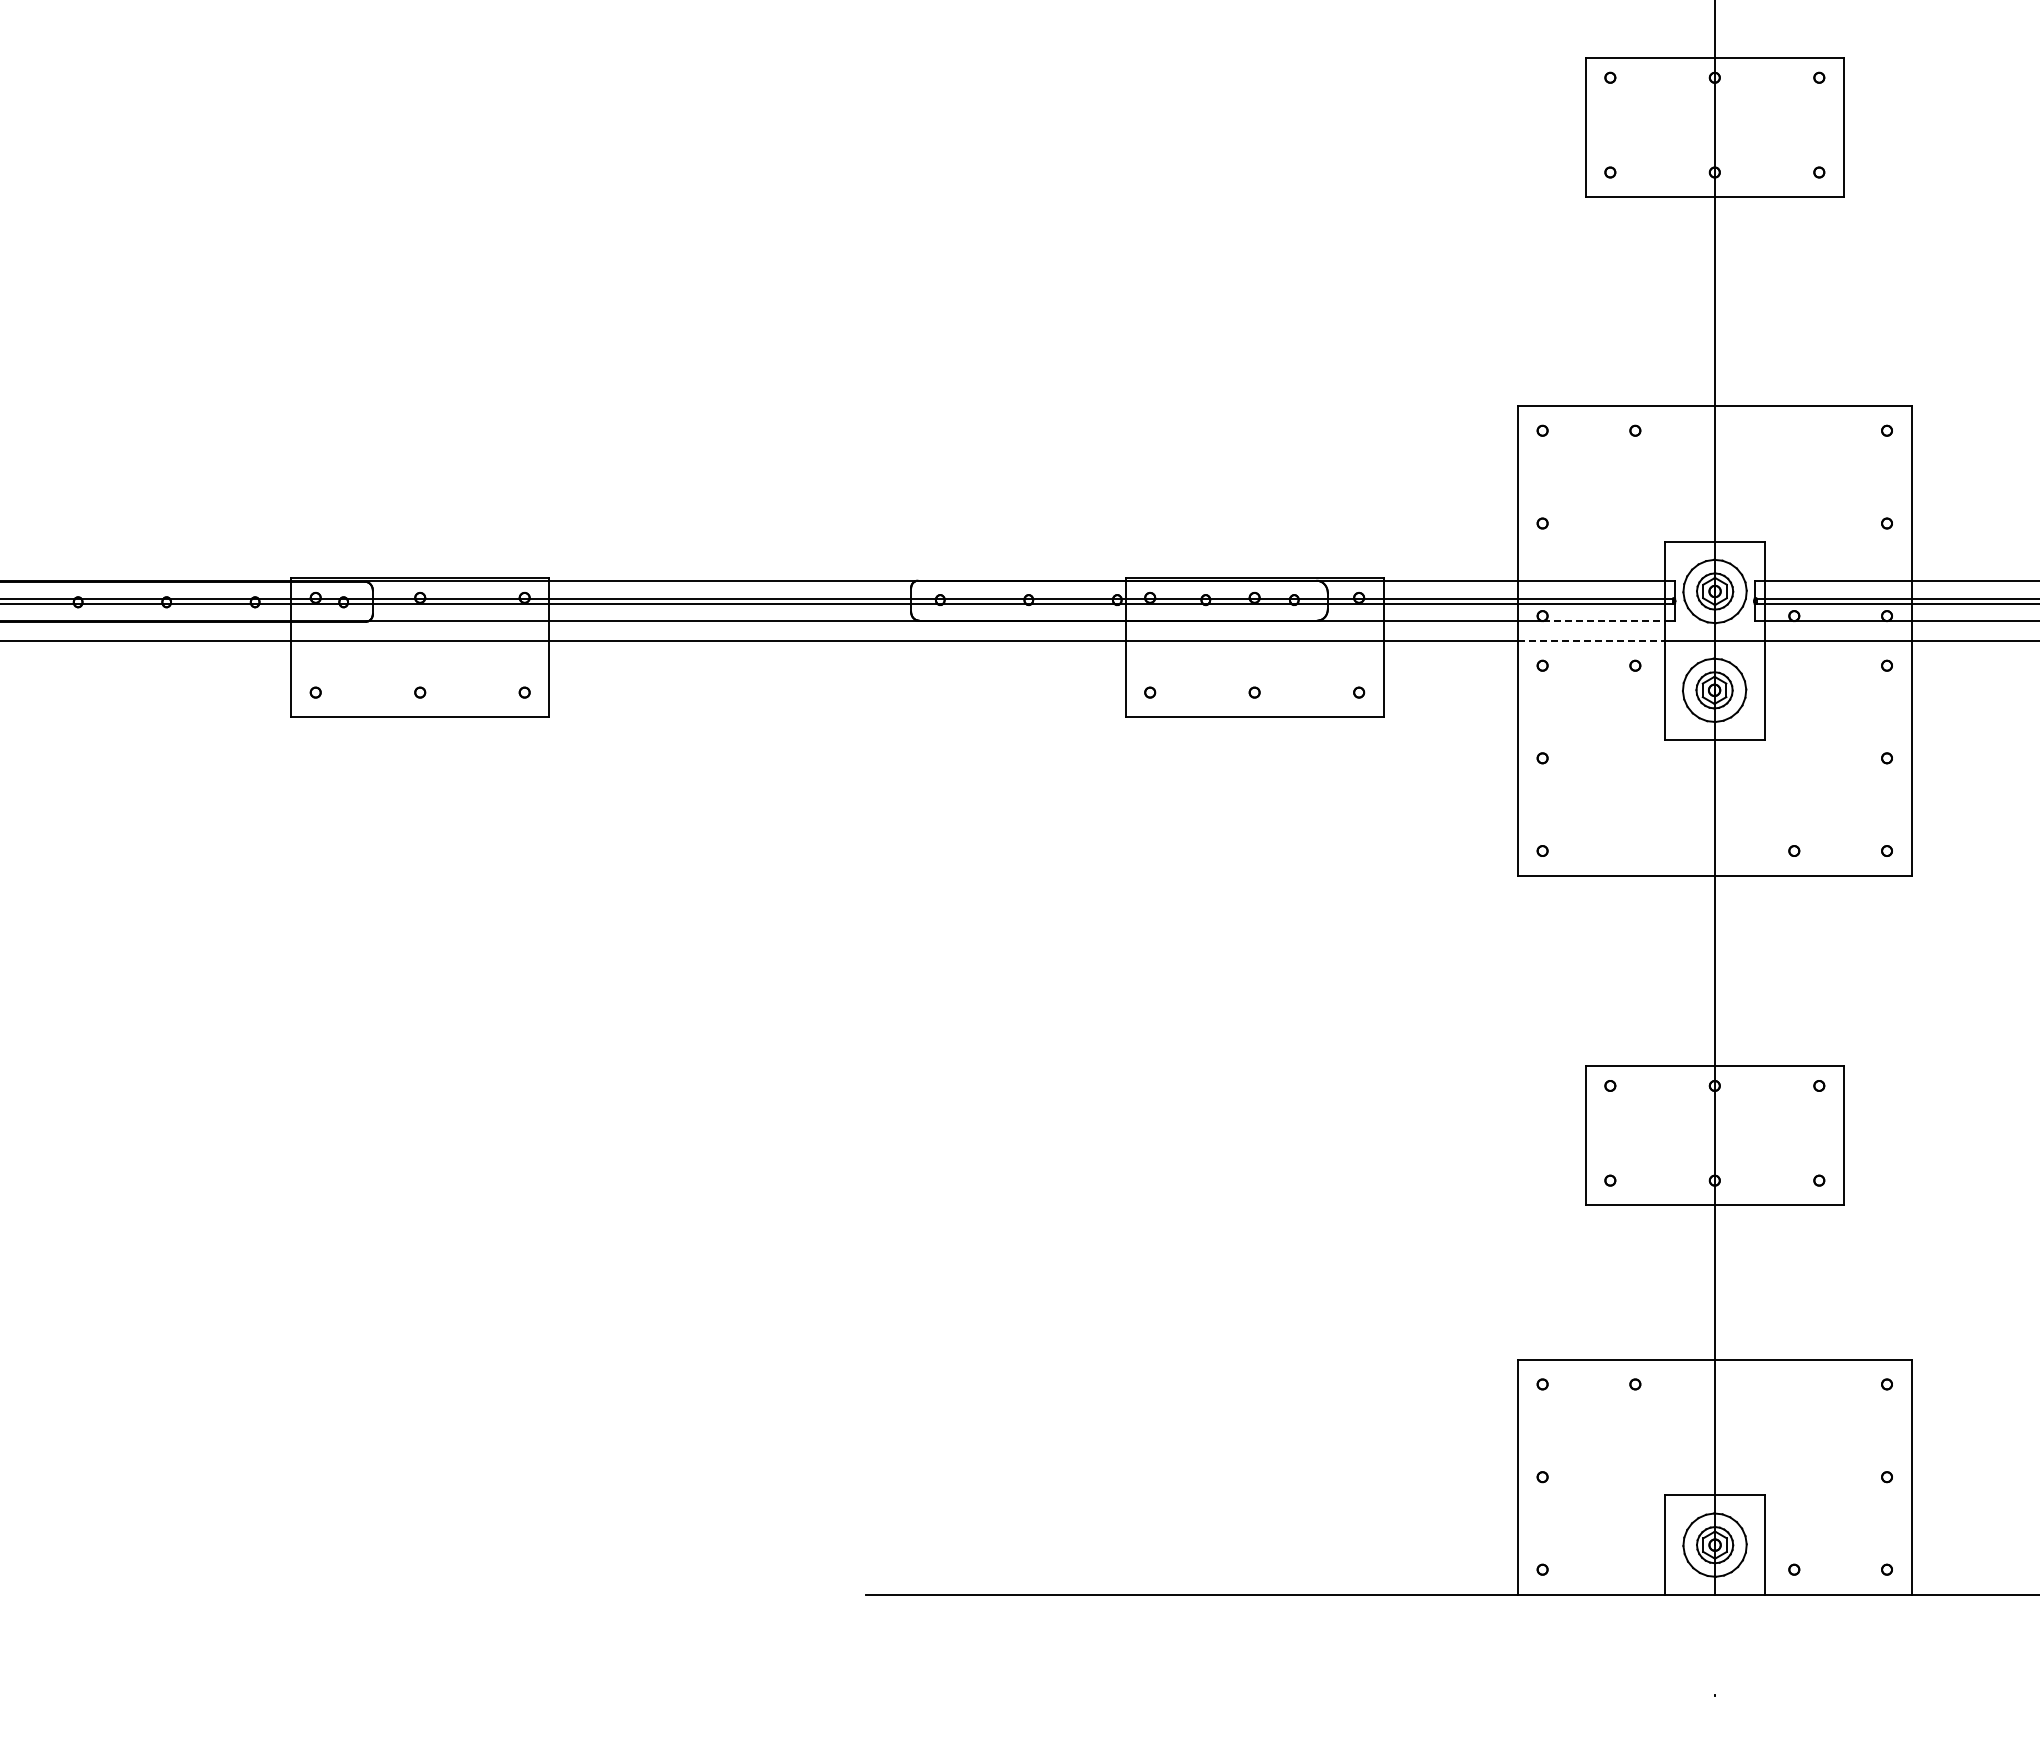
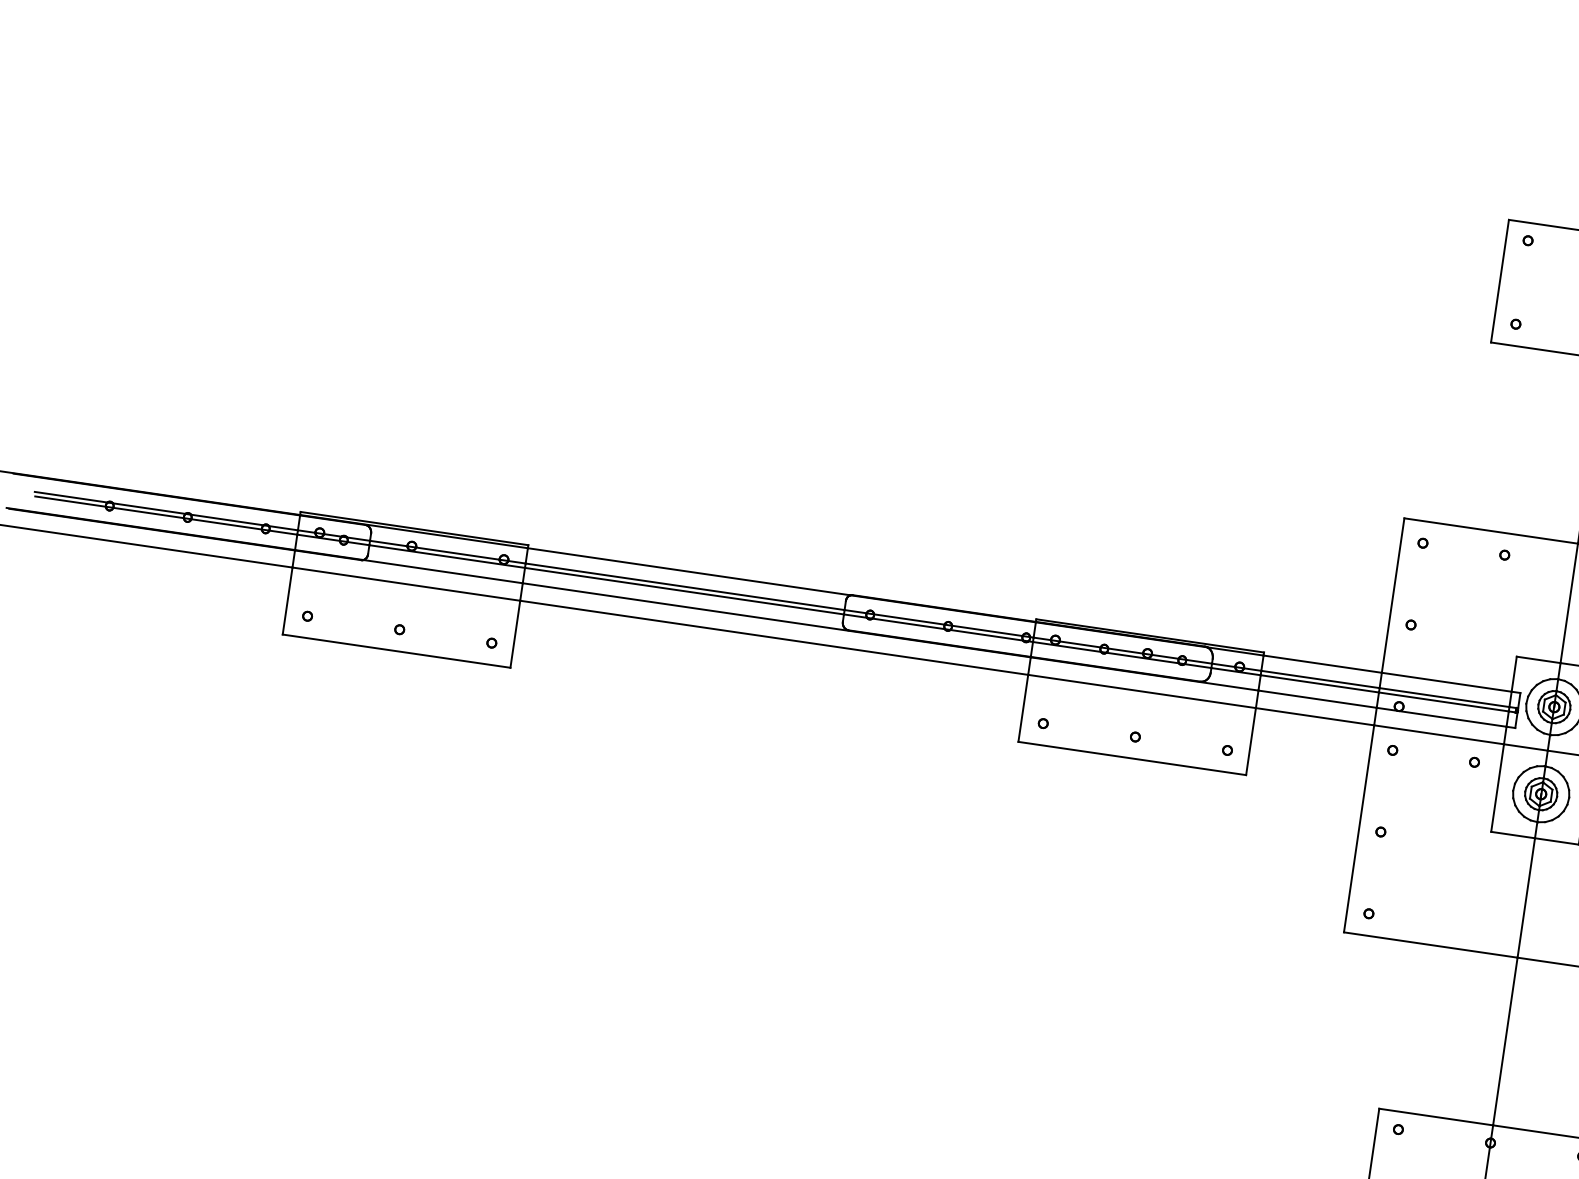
line: (1604, 621) -> (1453, 719), dashed -> solid
line: (1591, 640) -> (1439, 734), dashed -> solid

